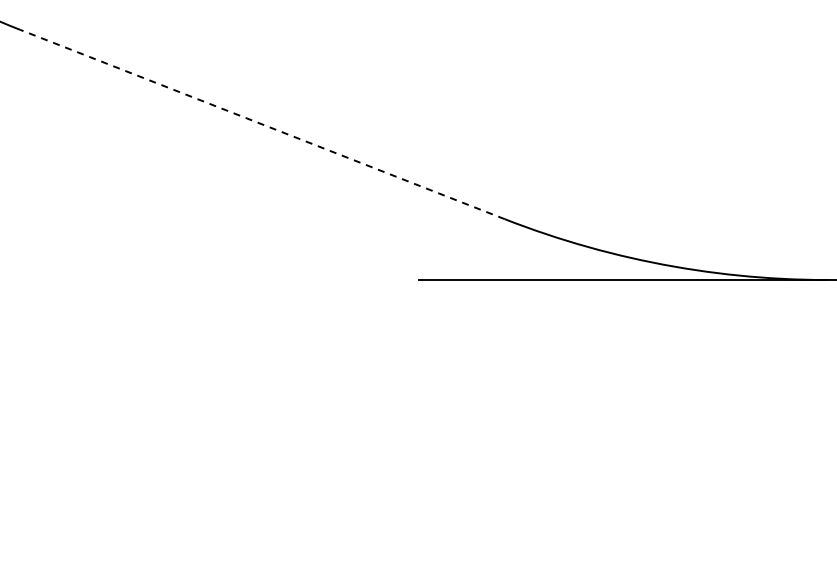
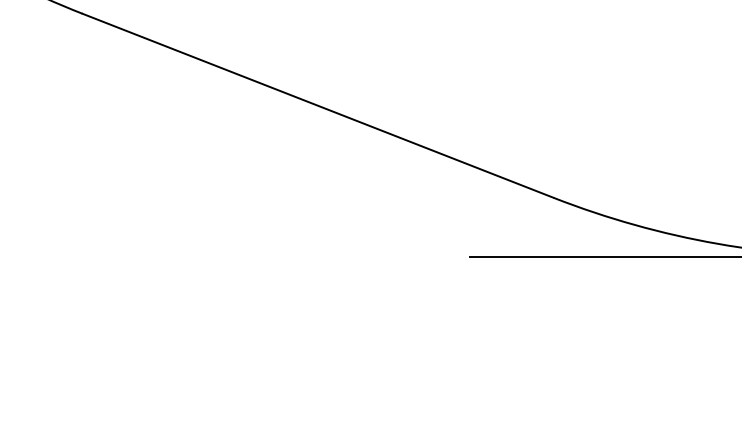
line: (261, 124) -> (317, 105), dashed -> solid

